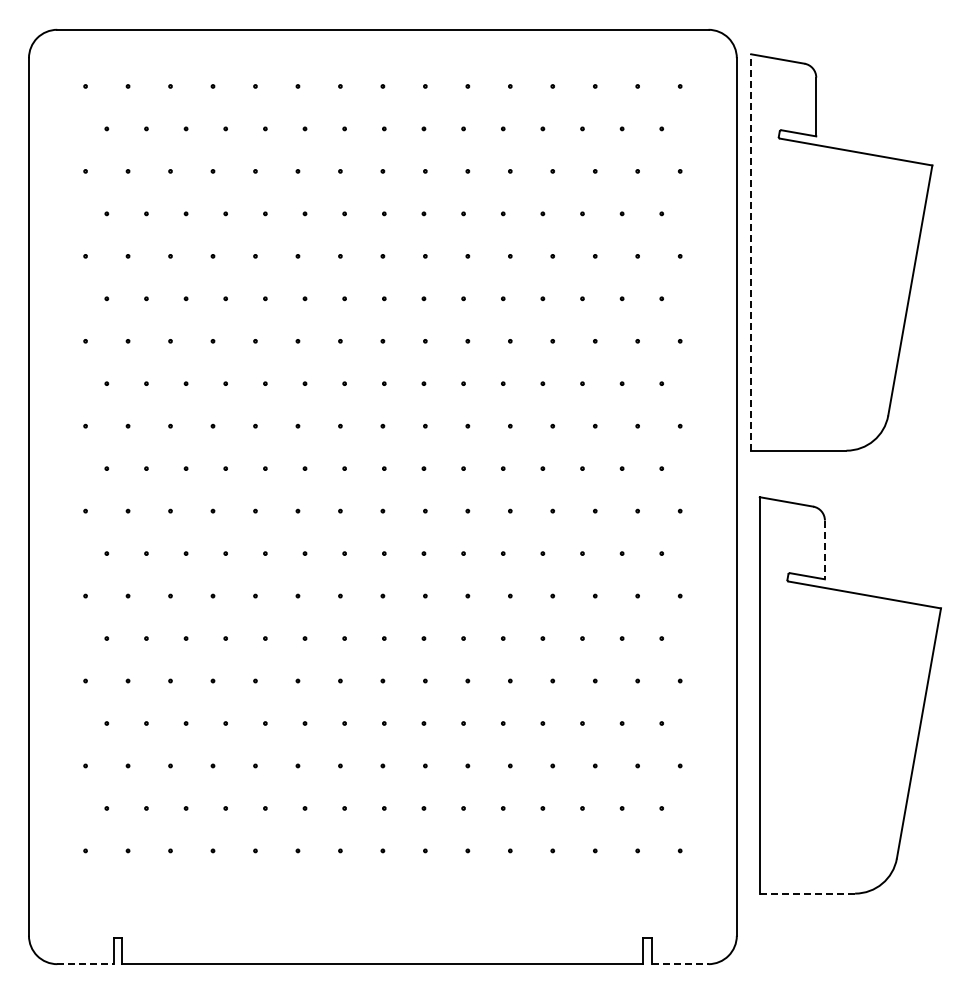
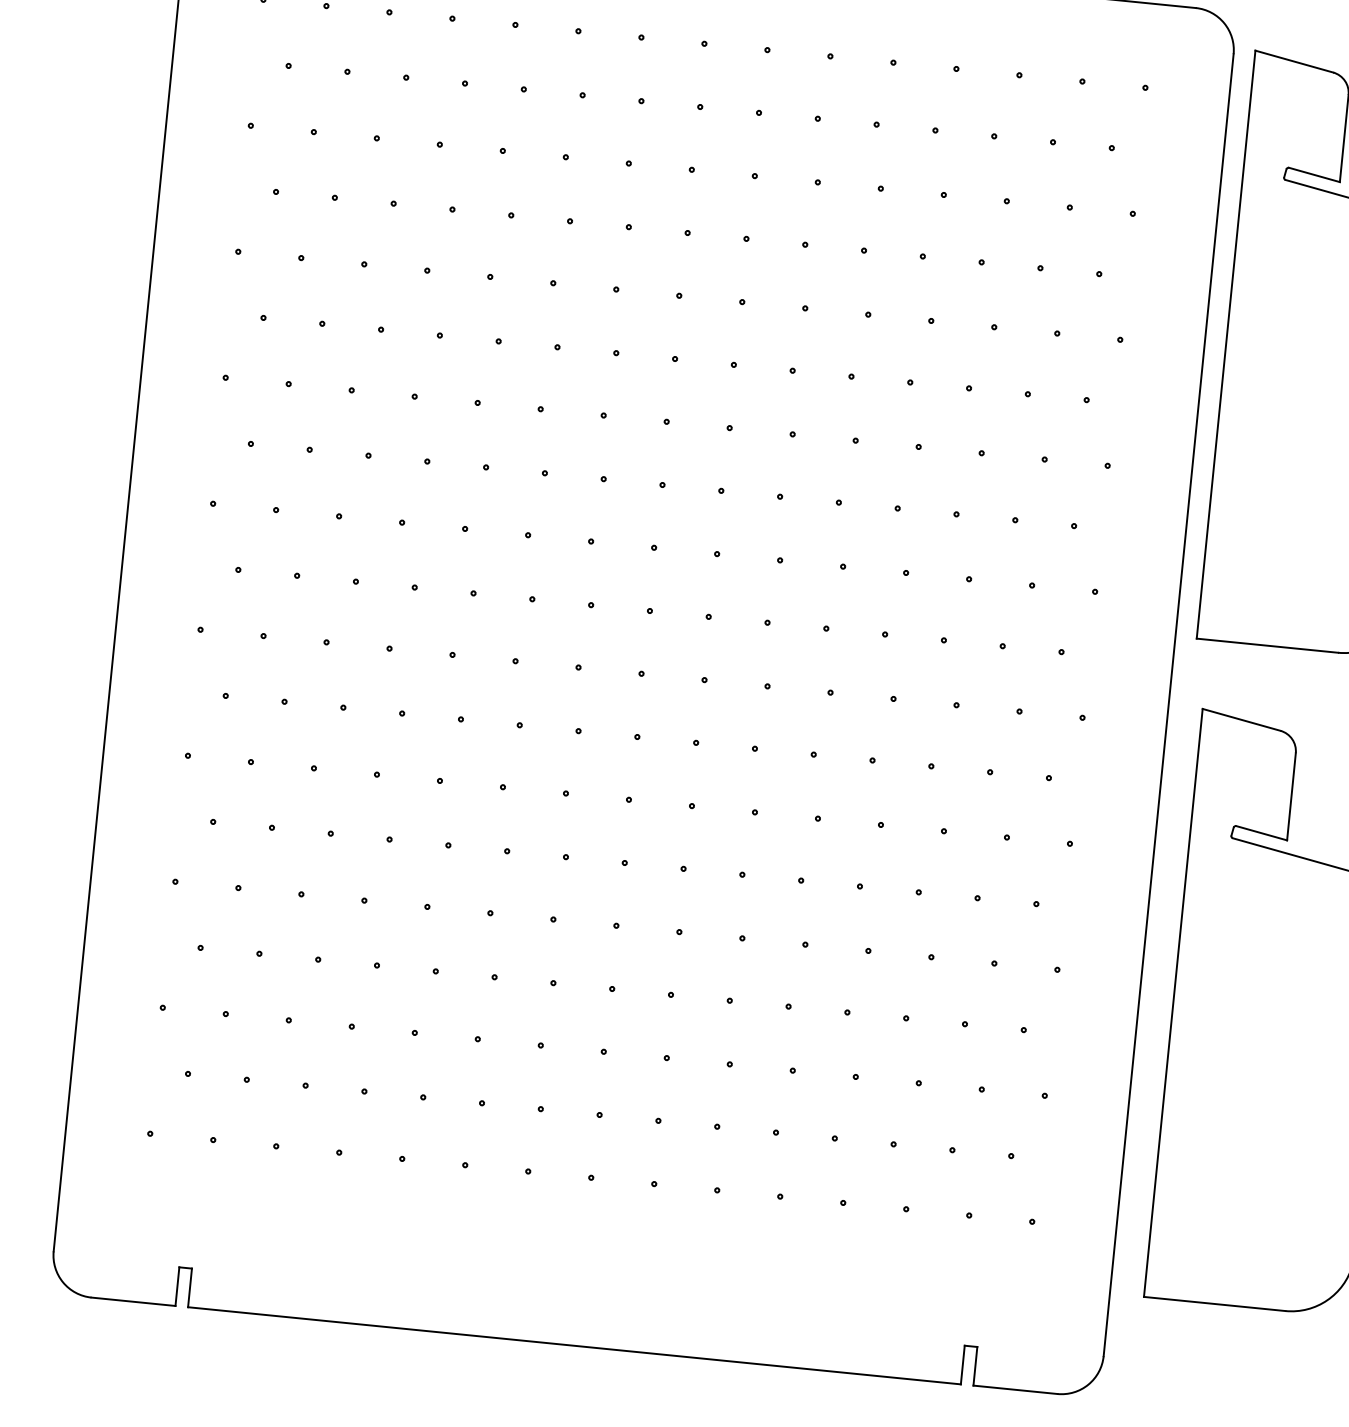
line: (751, 251) -> (1226, 343), dashed -> solid
line: (824, 550) -> (1290, 797), dashed -> solid
line: (807, 893) -> (1214, 1303), dashed -> solid
line: (86, 964) -> (134, 1302), dashed -> solid
line: (680, 964) -> (1015, 1390), dashed -> solid

